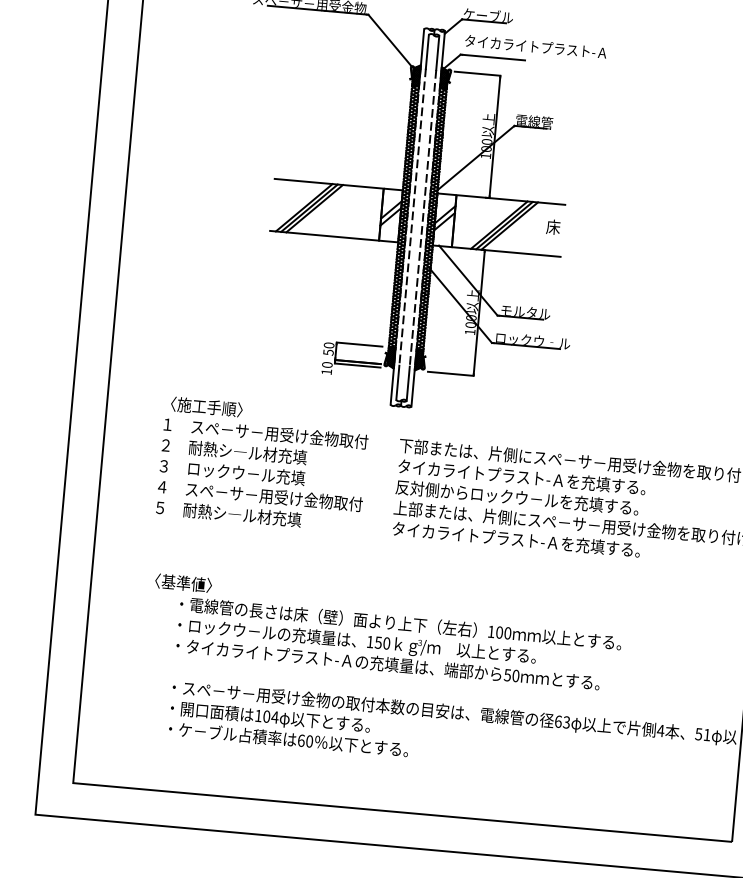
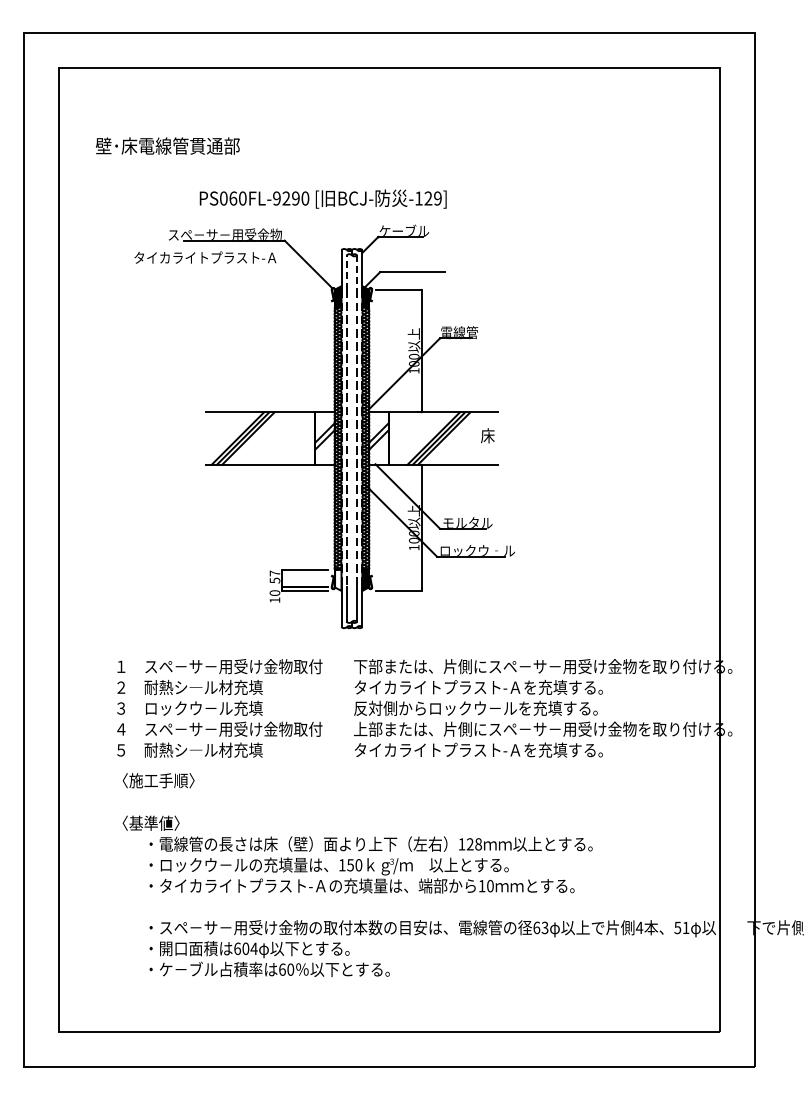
text: (536, 46) -> (205, 257), moved
line: (427, 50) -> (346, 271), solid -> dashed
line: (438, 52) -> (357, 272), solid -> dashed
text: (328, 345) -> (274, 573), 50 -> 57
hatch: (391, 357) -> (338, 579), removed
text: (206, 406) -> (158, 780), moved
text: (503, 633) -> (474, 844), 100 -> 128
text: (507, 675) -> (481, 886), 50 -> 10
text: (258, 715) -> (237, 948), 104 -> 604

